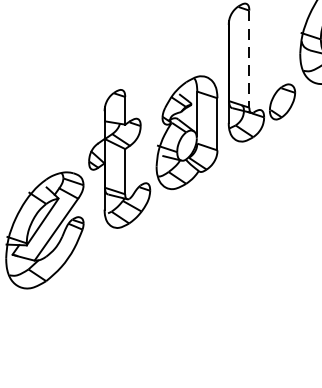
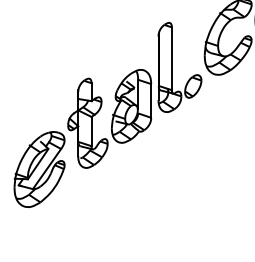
line: (248, 60) -> (171, 59), dashed -> solid

